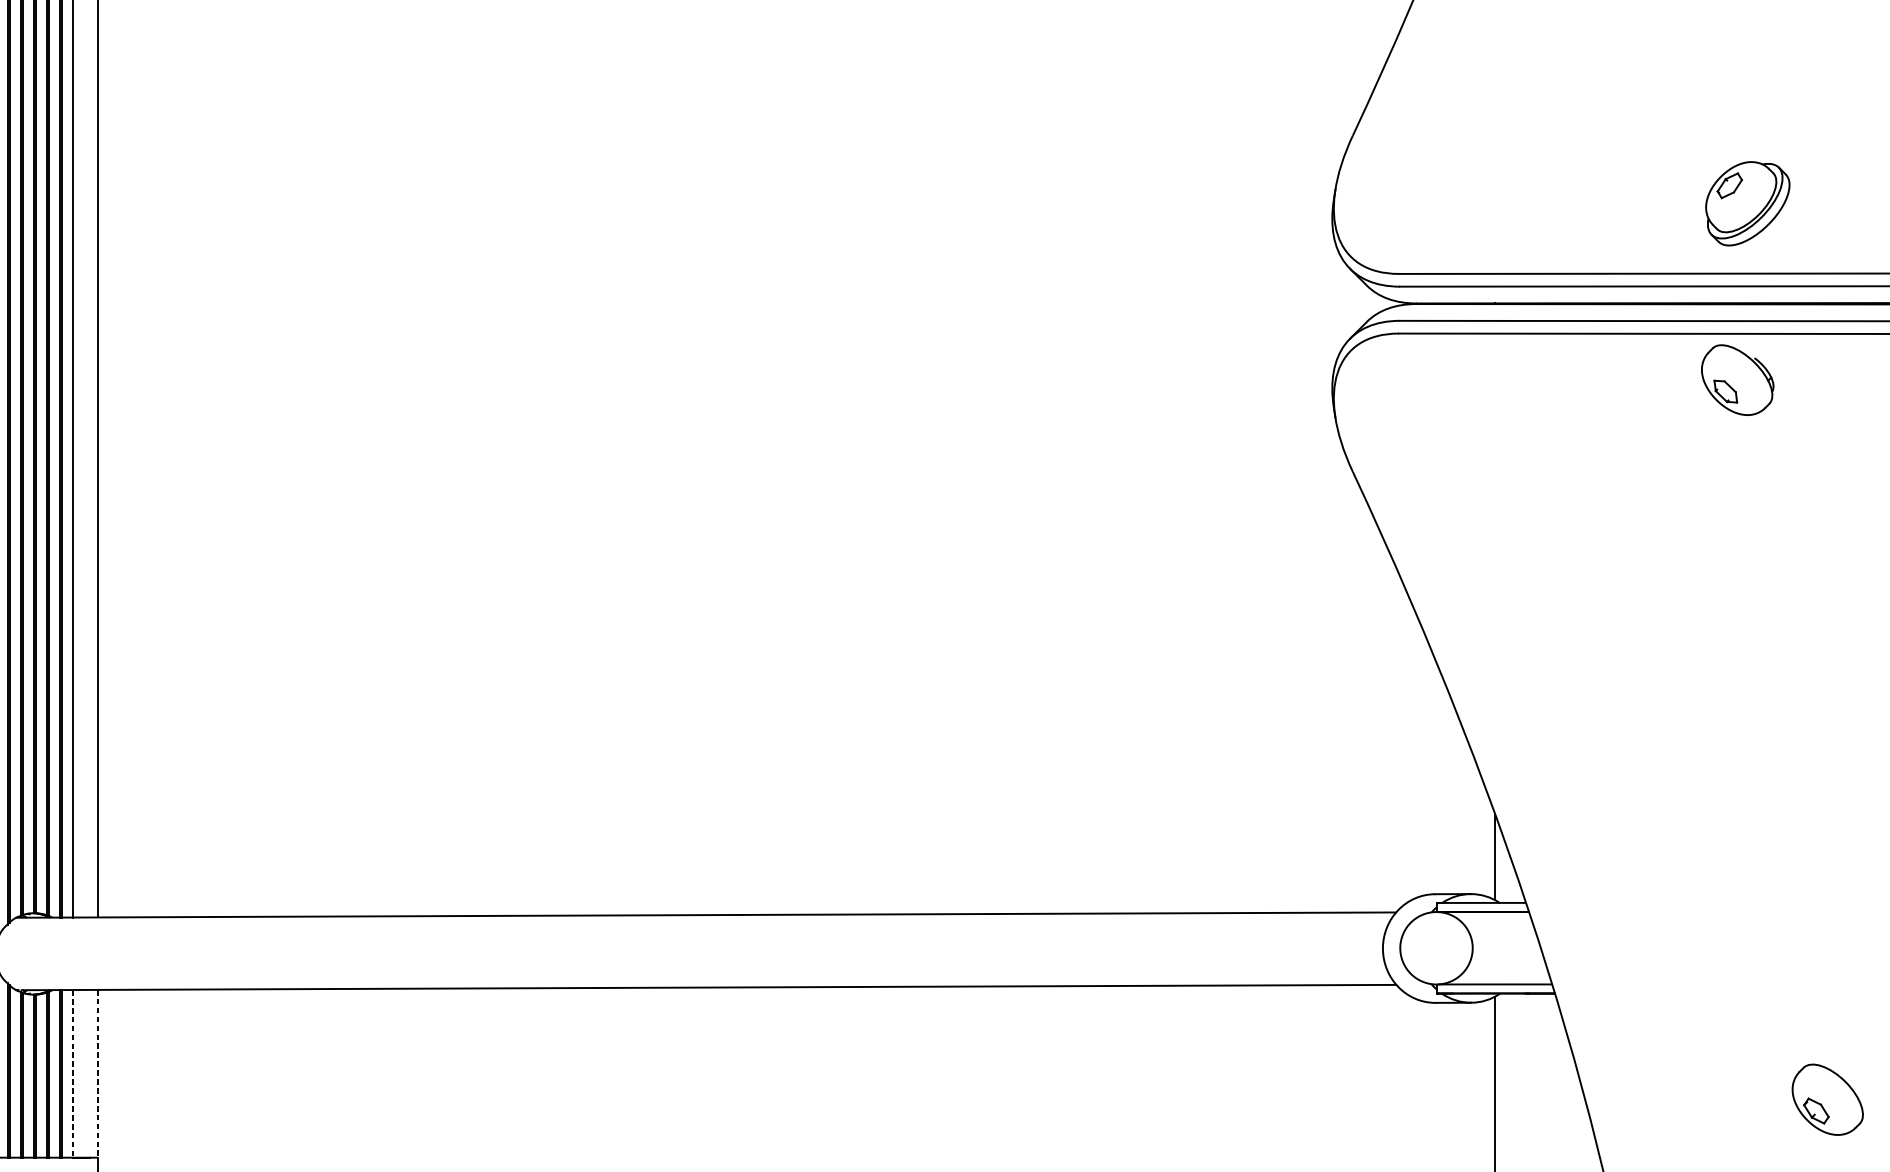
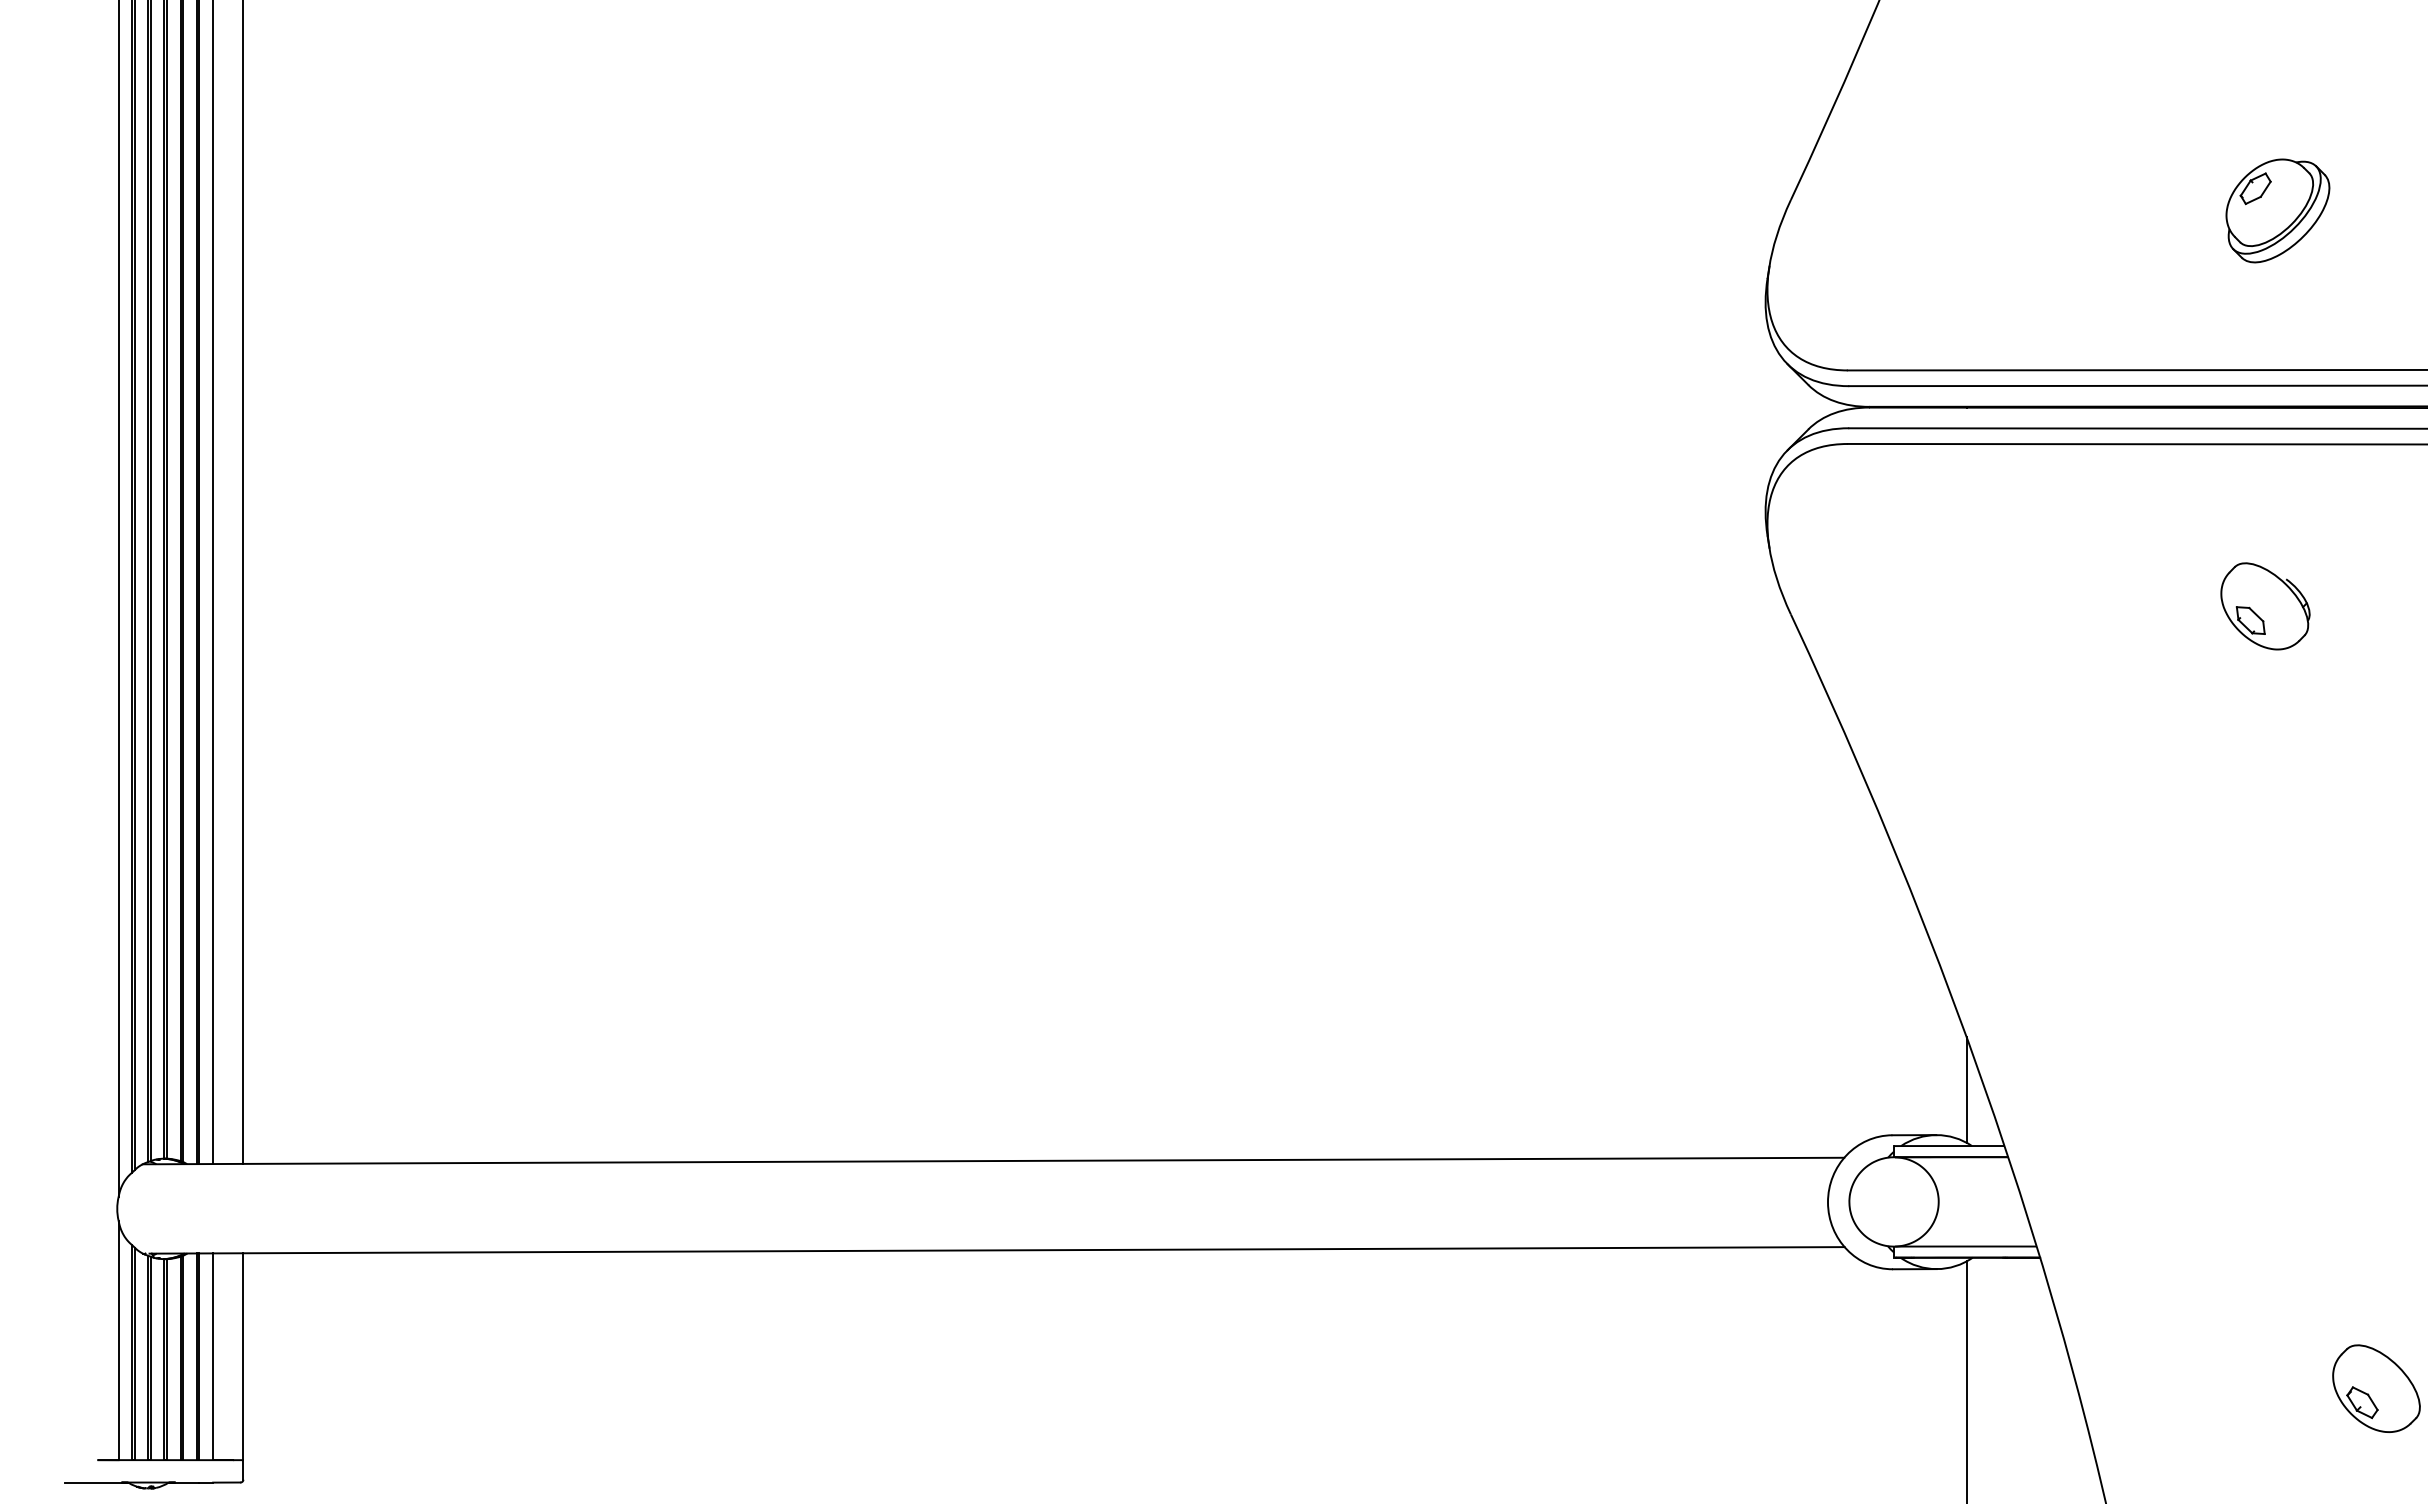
part: (1747, 203) -> (2277, 210), moved
part: (1737, 380) -> (2265, 606), moved
line: (72, 1074) -> (212, 1357), dashed -> solid
line: (97, 1074) -> (243, 1357), dashed -> solid

